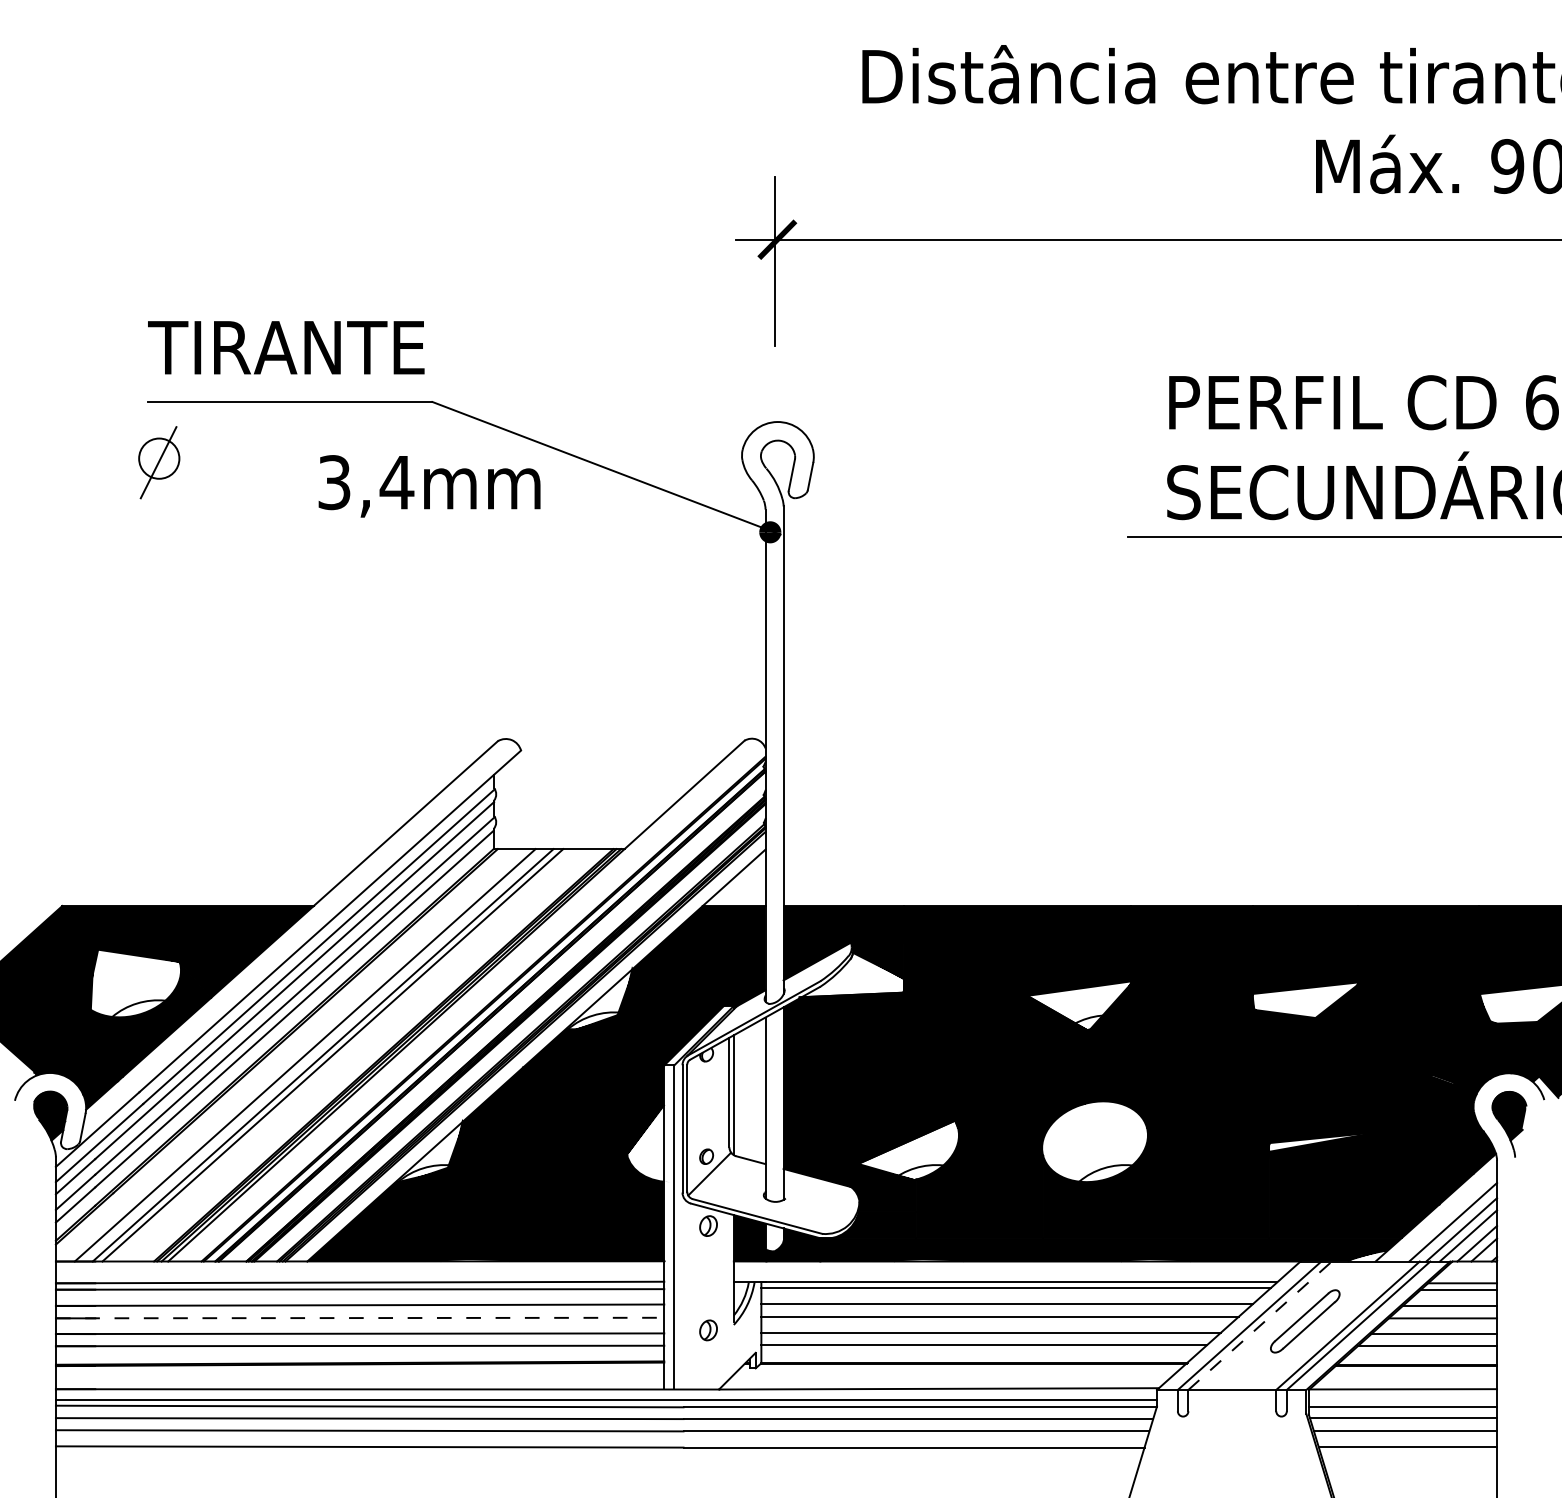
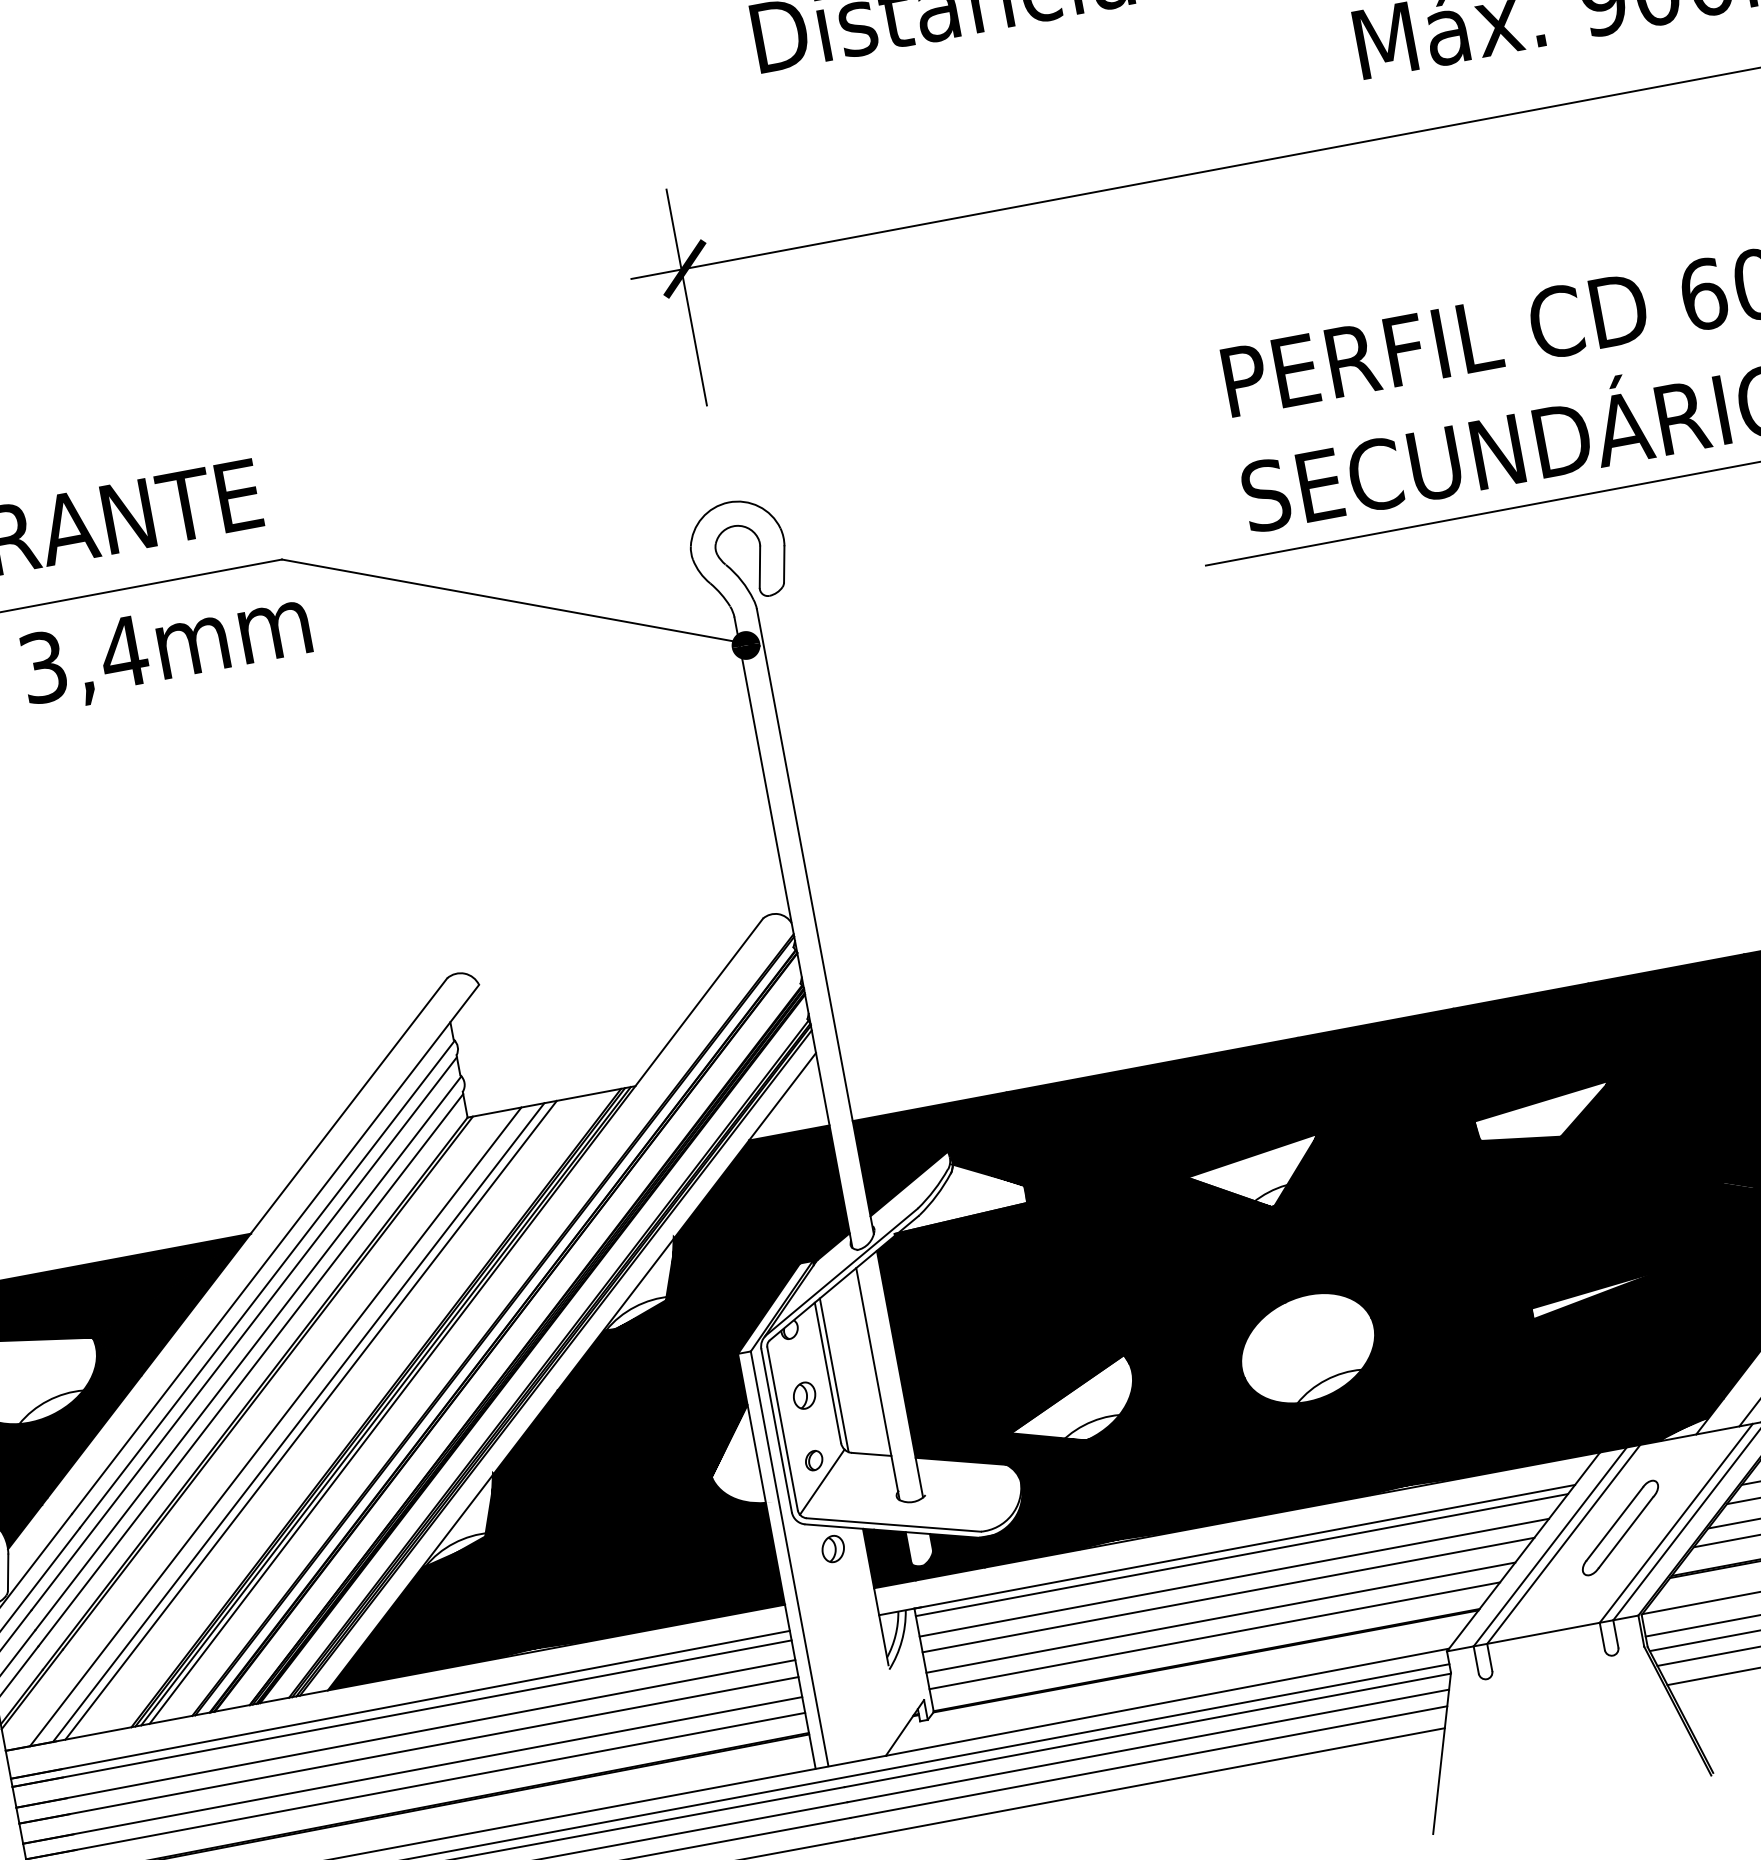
text: (429, 486) -> (166, 649), moved
line: (360, 1318) -> (409, 1750), dashed -> solid
line: (1260, 1325) -> (1564, 1544), dashed -> solid
part: (708, 1330) -> (804, 1395), moved

